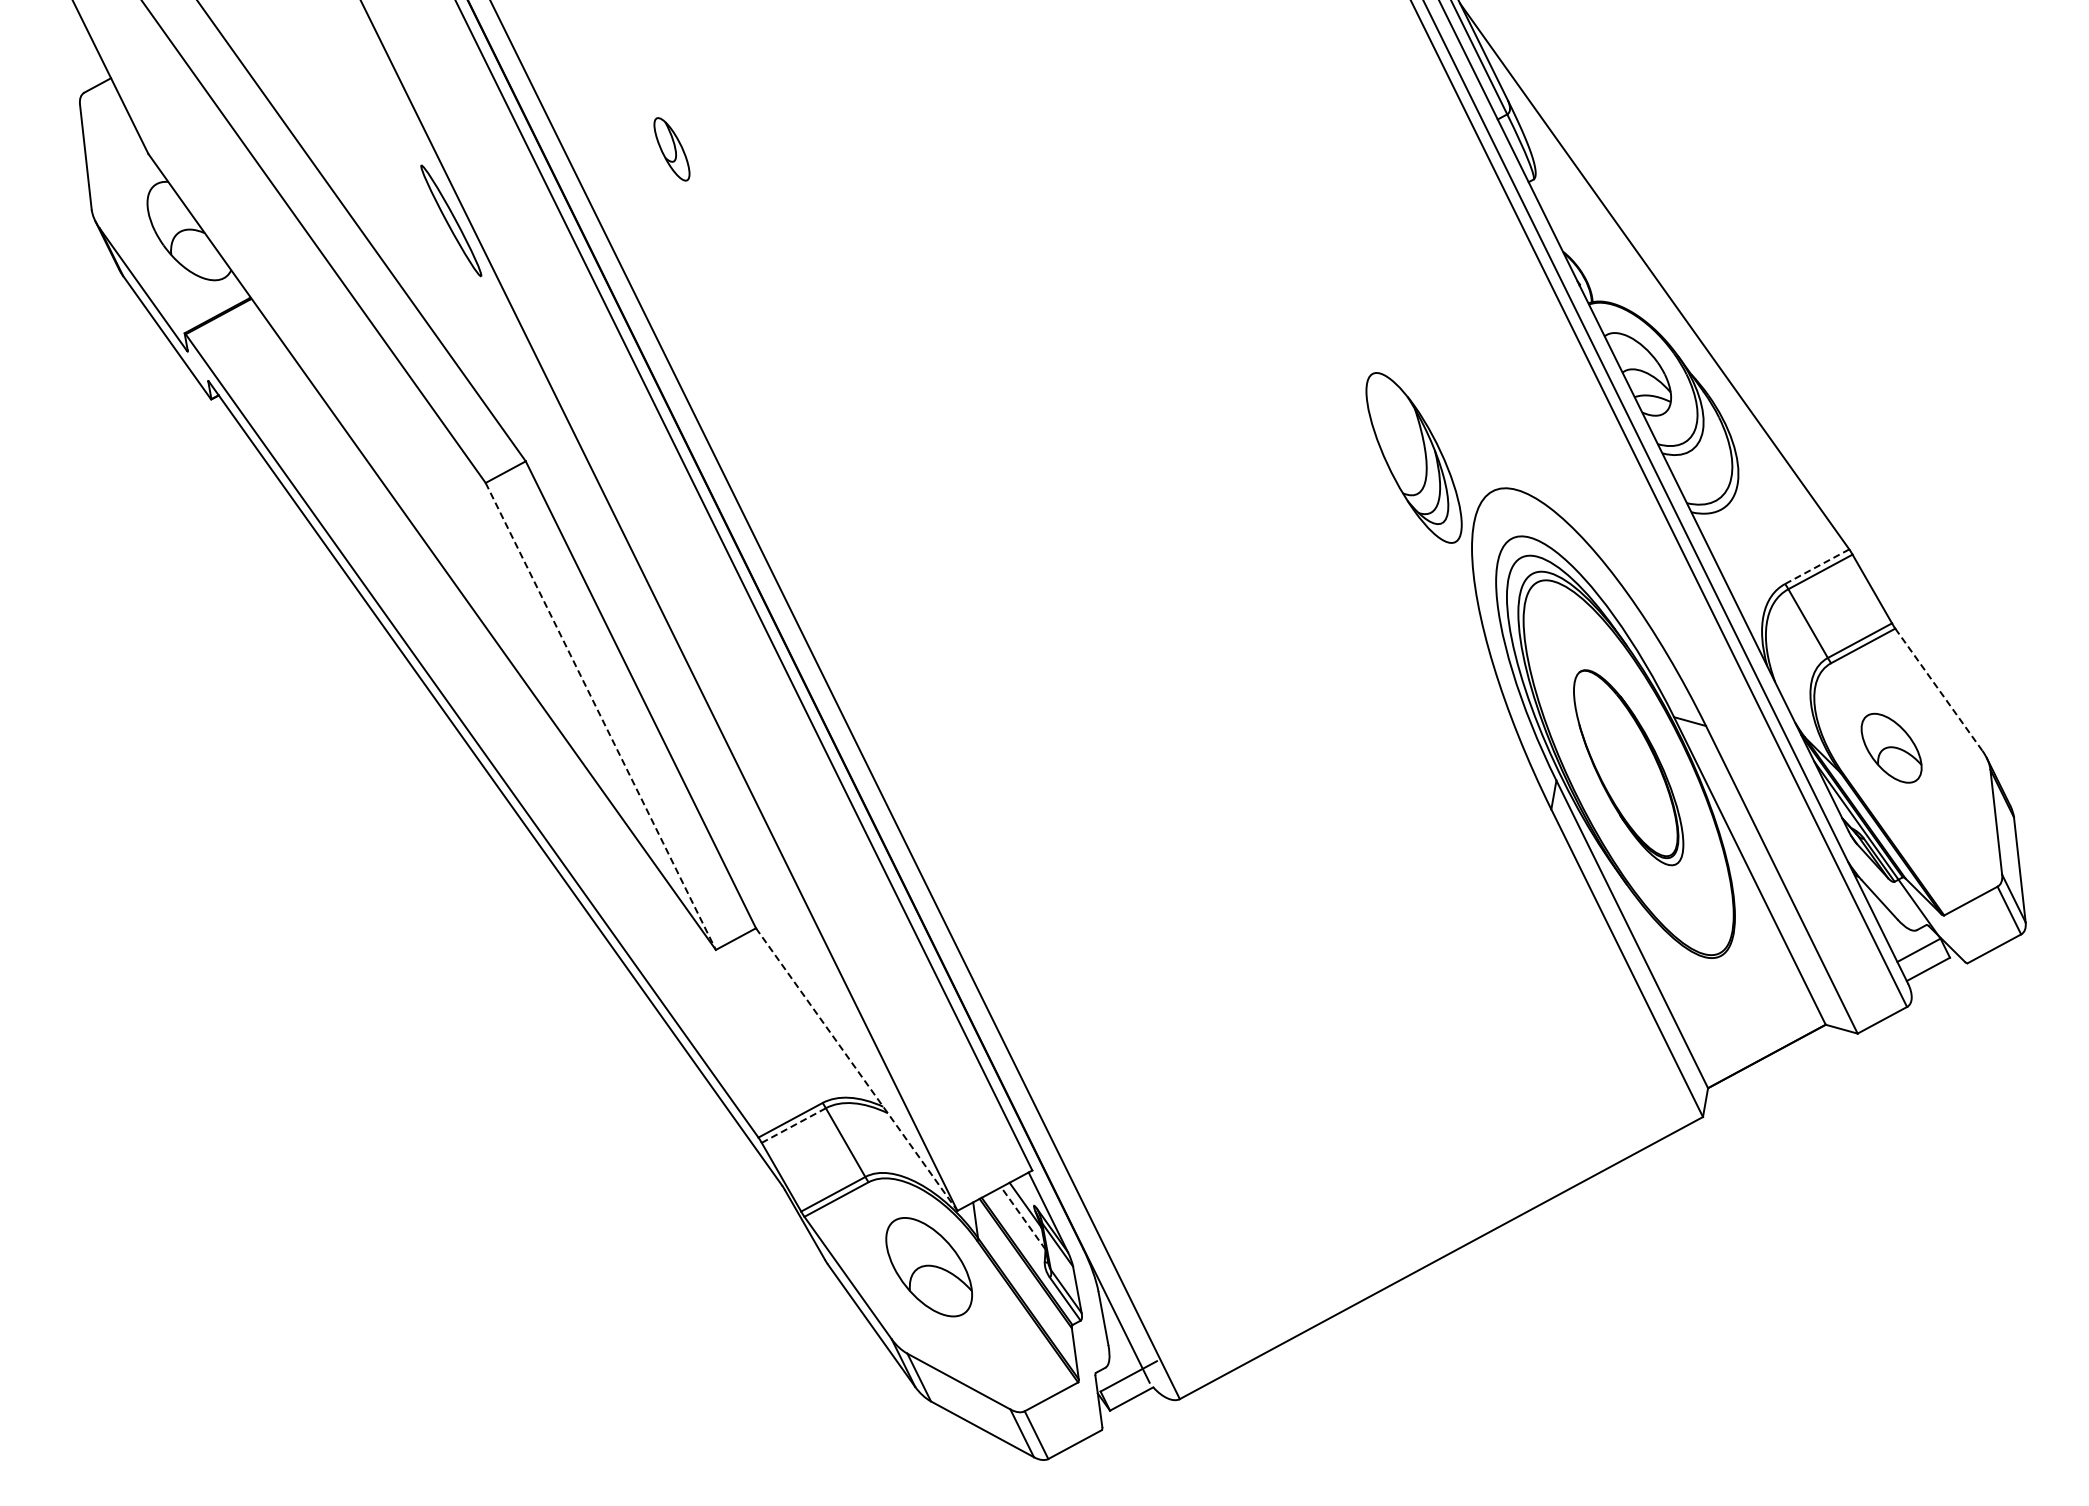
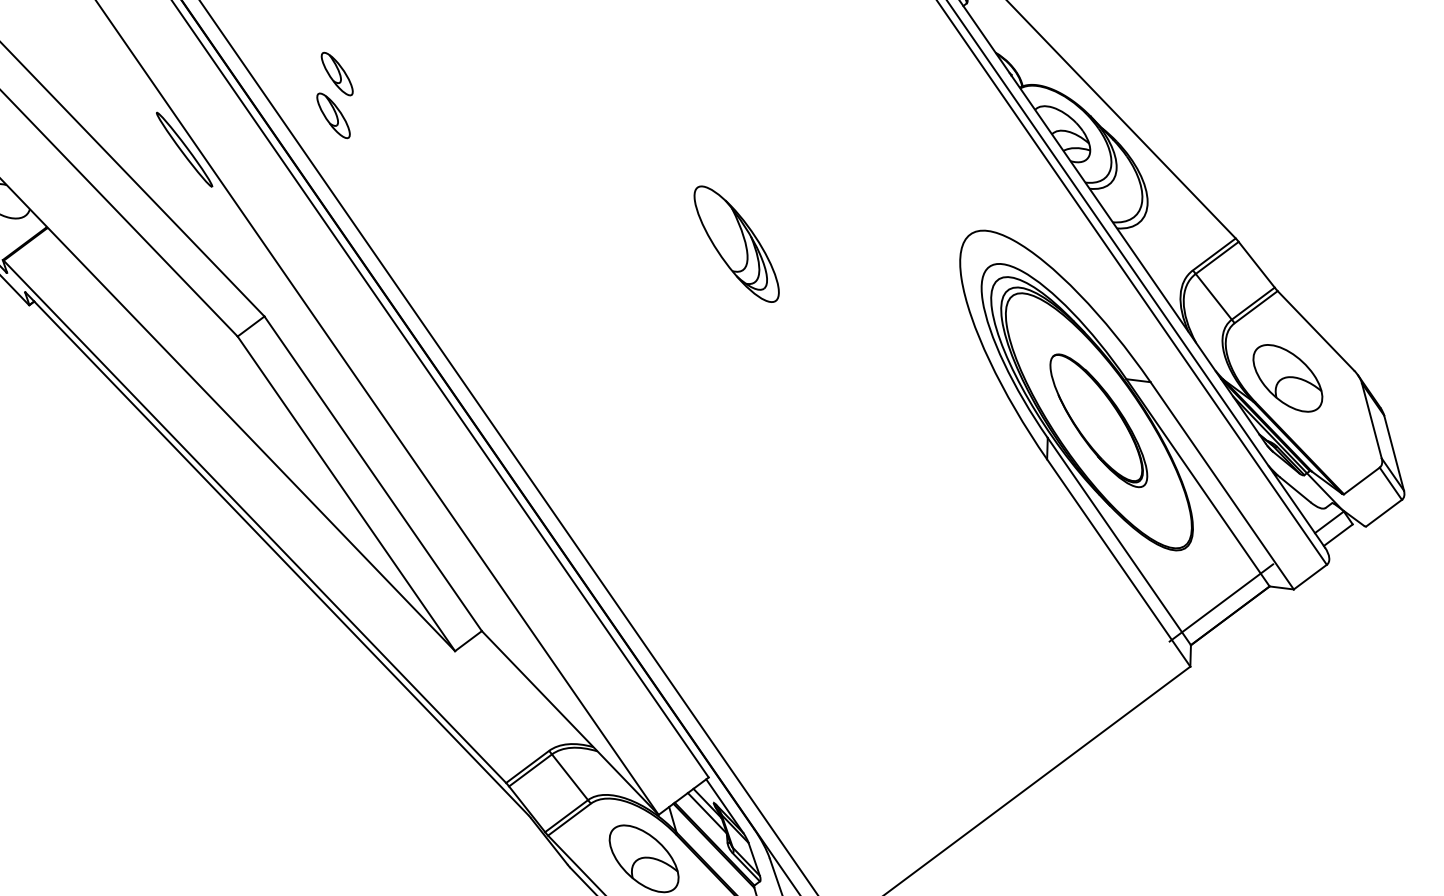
part: (658, 204) -> (333, 115), added
part: (1413, 457) -> (736, 243), moved
line: (1816, 566) -> (1213, 254), dashed -> solid
line: (1939, 690) -> (1316, 331), dashed -> solid
line: (601, 716) -> (346, 493), dashed -> solid
part: (1891, 748) -> (1287, 378), size x1.43
line: (1757, 1037) -> (1221, 603), added
line: (856, 1069) -> (570, 722), dashed -> solid
line: (793, 1125) -> (530, 770), dashed -> solid
line: (1023, 1217) -> (707, 812), dashed -> solid

